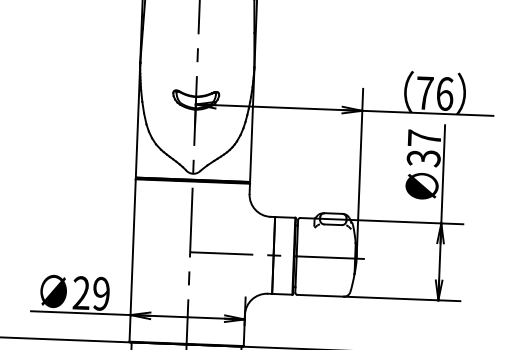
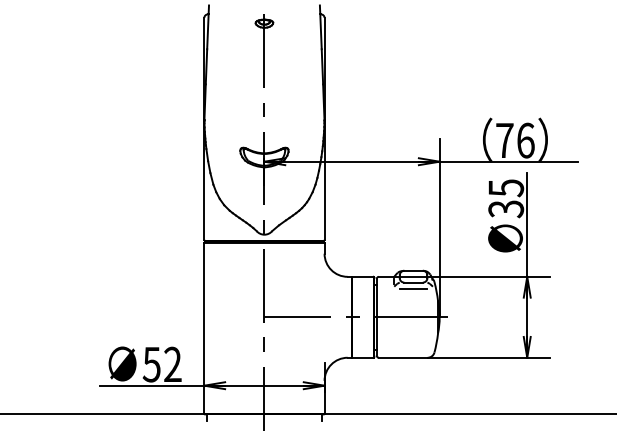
text: (424, 138) -> (506, 188), 37 -> 35
line: (332, 230) -> (413, 288), added
text: (90, 293) -> (161, 364), 29 -> 52

